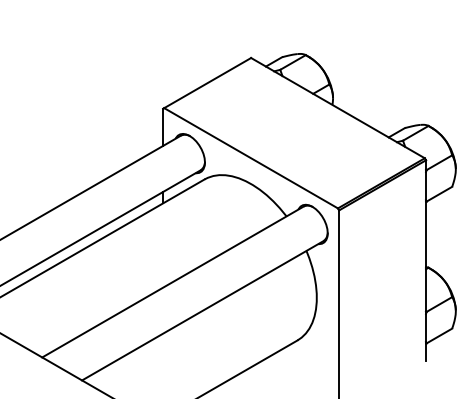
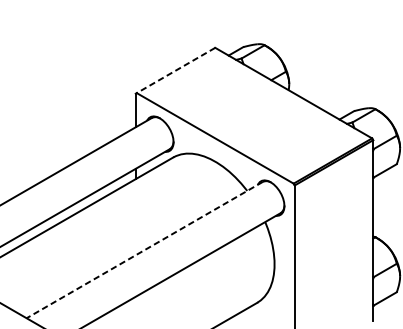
line: (207, 83) -> (175, 70), solid -> dashed
line: (172, 282) -> (144, 250), solid -> dashed

